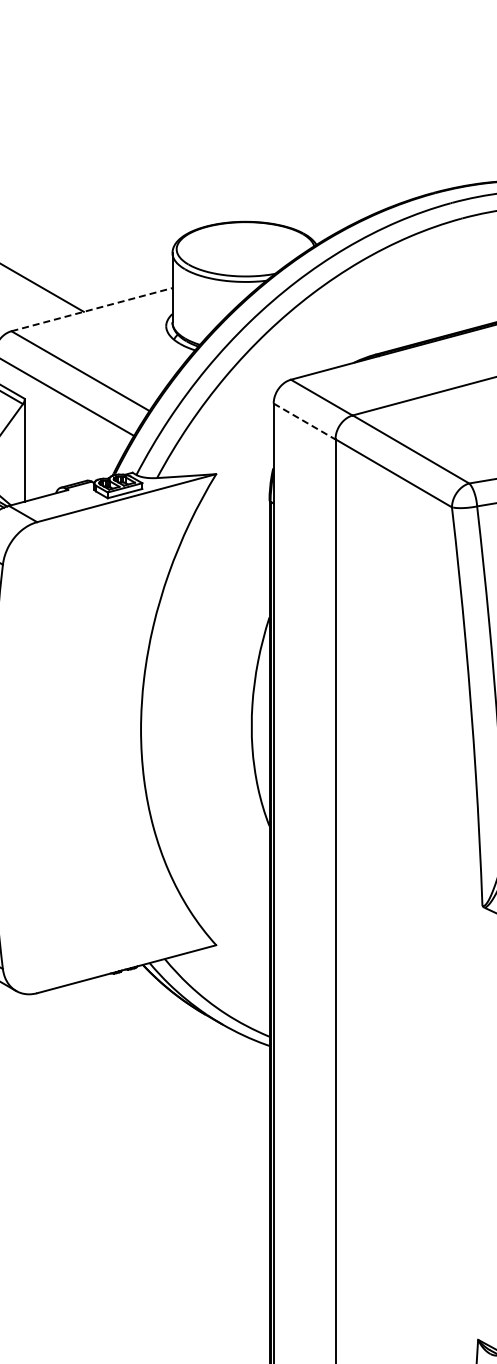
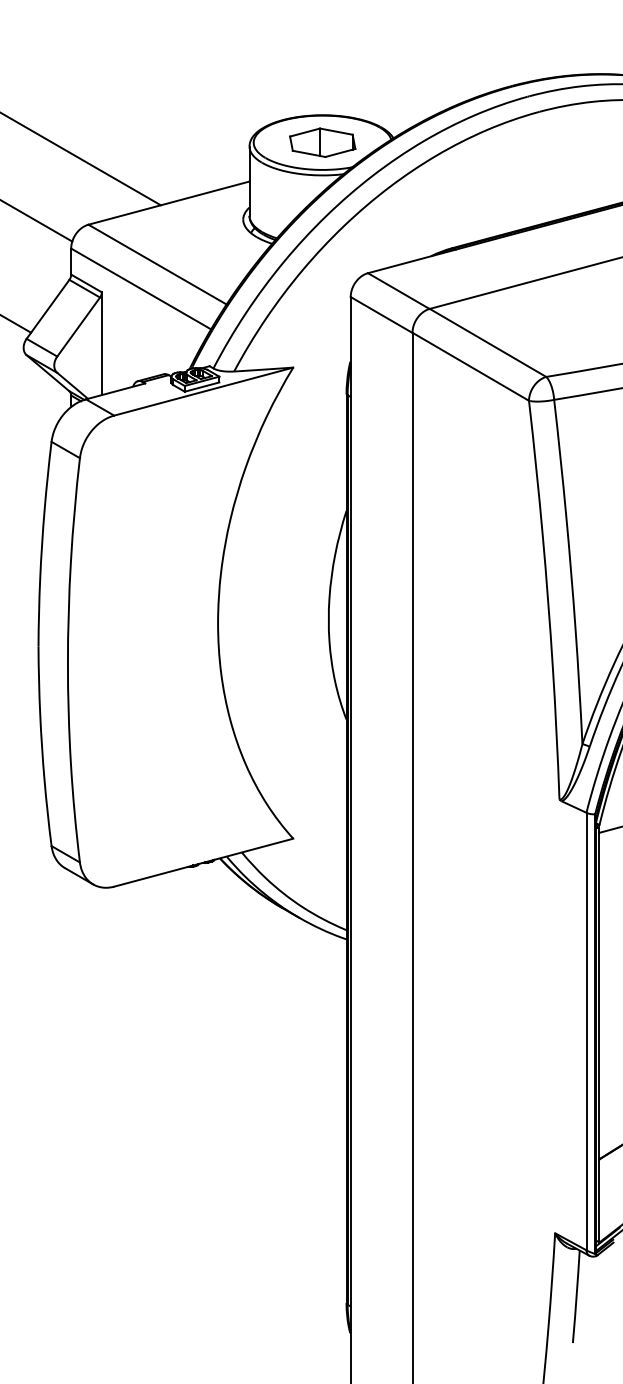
part: (245, 249) -> (322, 142), added
line: (92, 310) -> (169, 203), dashed -> solid
line: (304, 421) -> (381, 314), dashed -> solid

